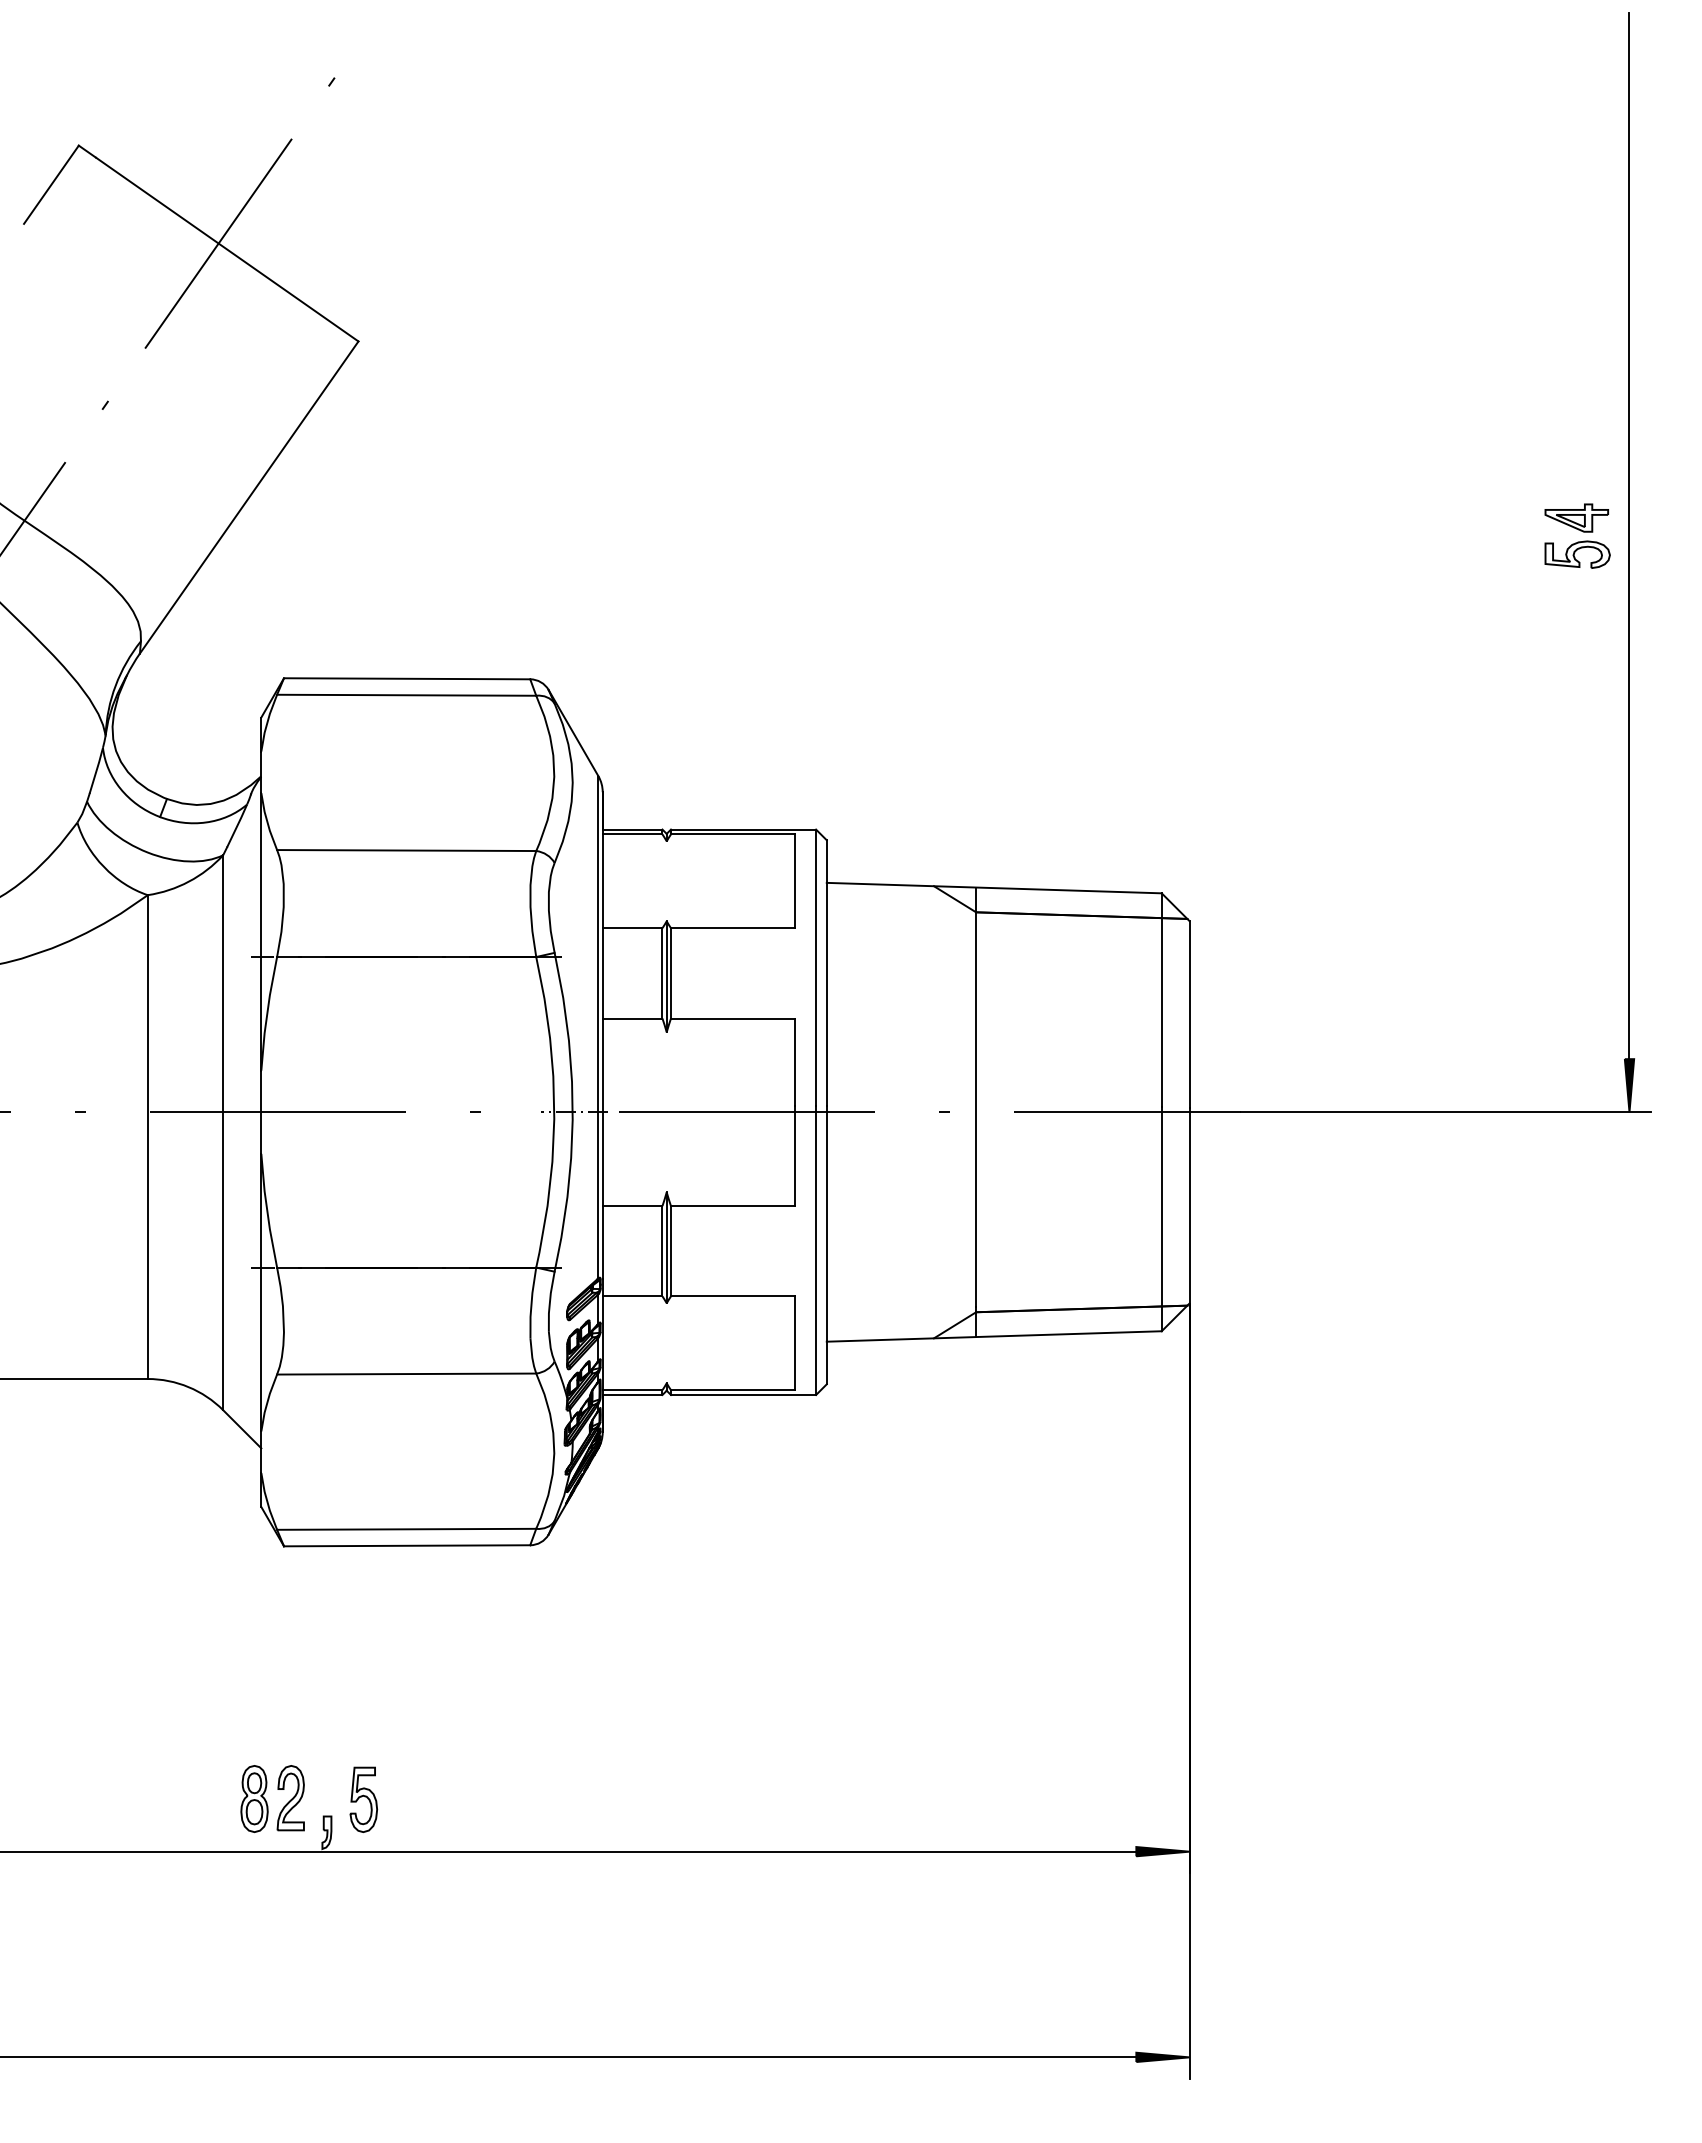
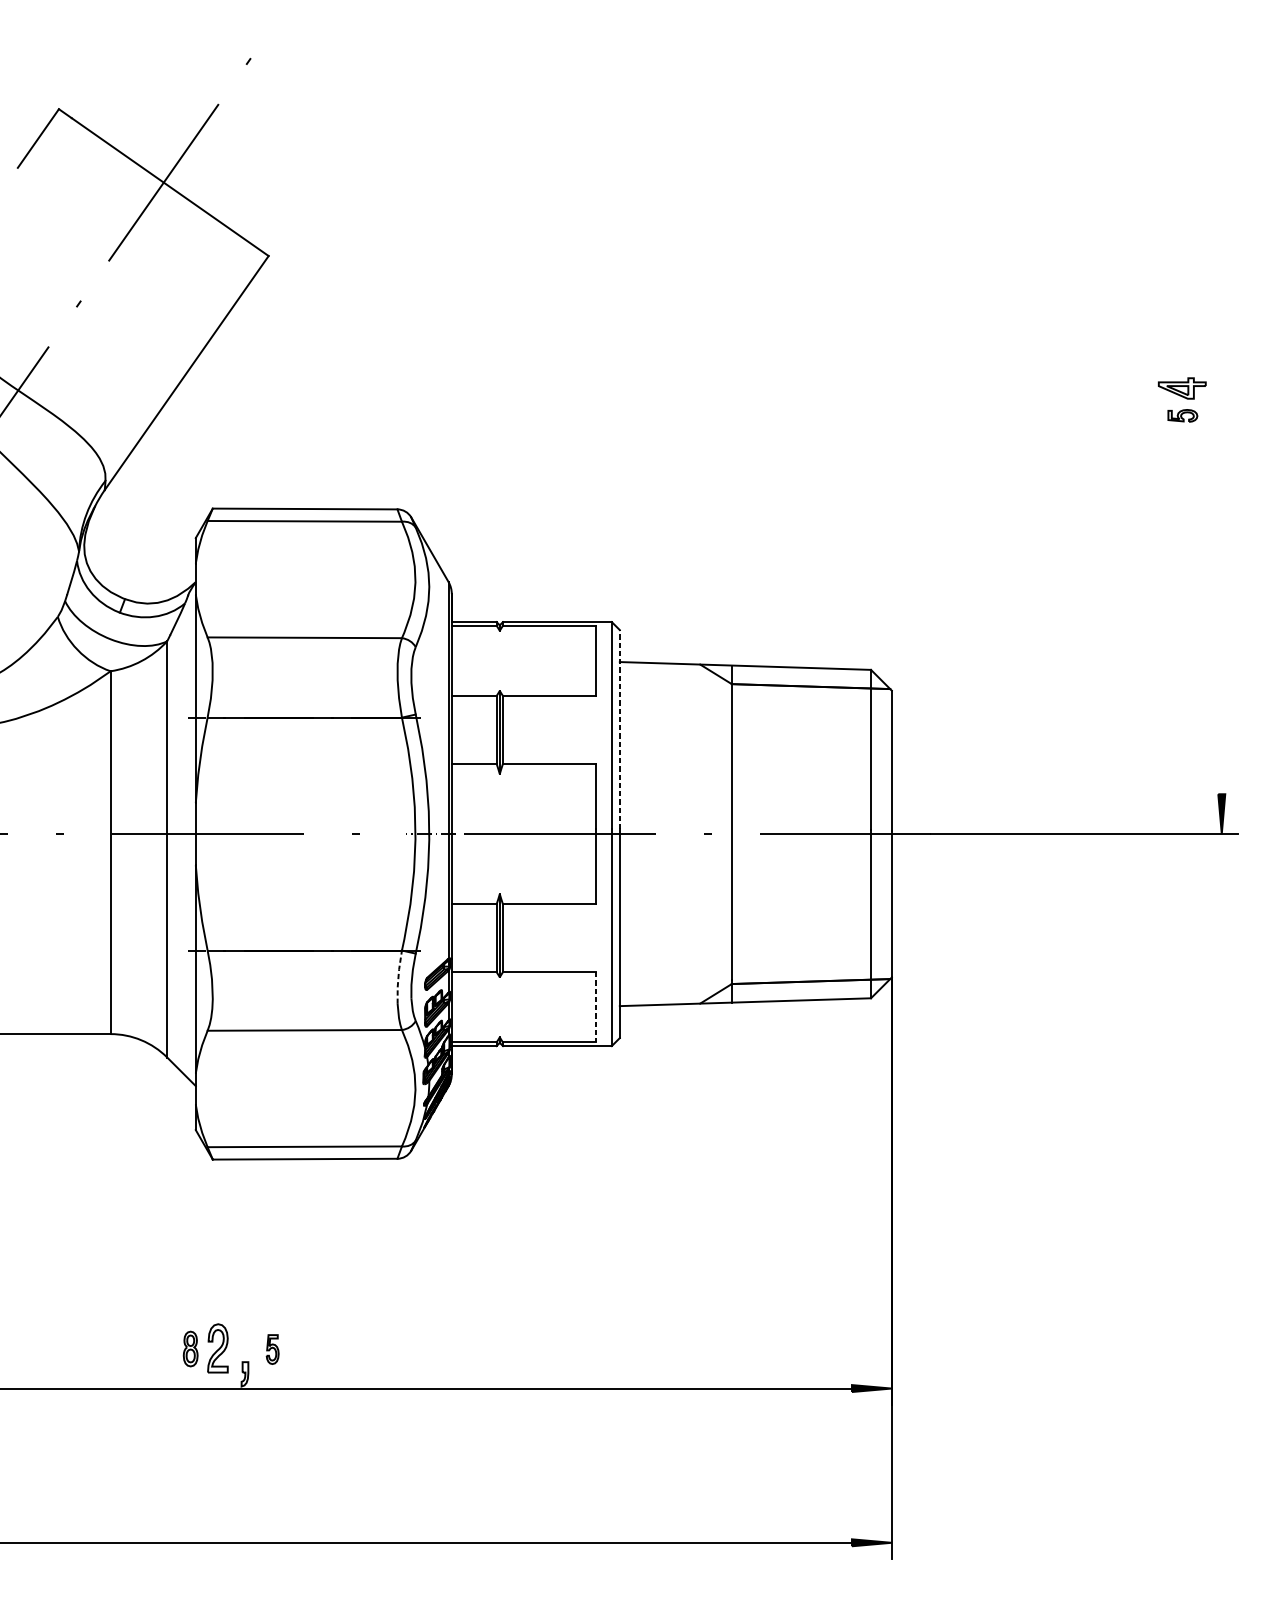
line: (1629, 536) -> (1221, 402), removed
part: (1577, 554) -> (1182, 415), size x0.6
line: (826, 973) -> (619, 730), solid -> dashed
line: (531, 1302) -> (398, 976), solid -> dashed
line: (794, 1343) -> (595, 1007), solid -> dashed
part: (254, 1798) -> (190, 1348), size x0.7
part: (363, 1799) -> (272, 1349), size x0.6

